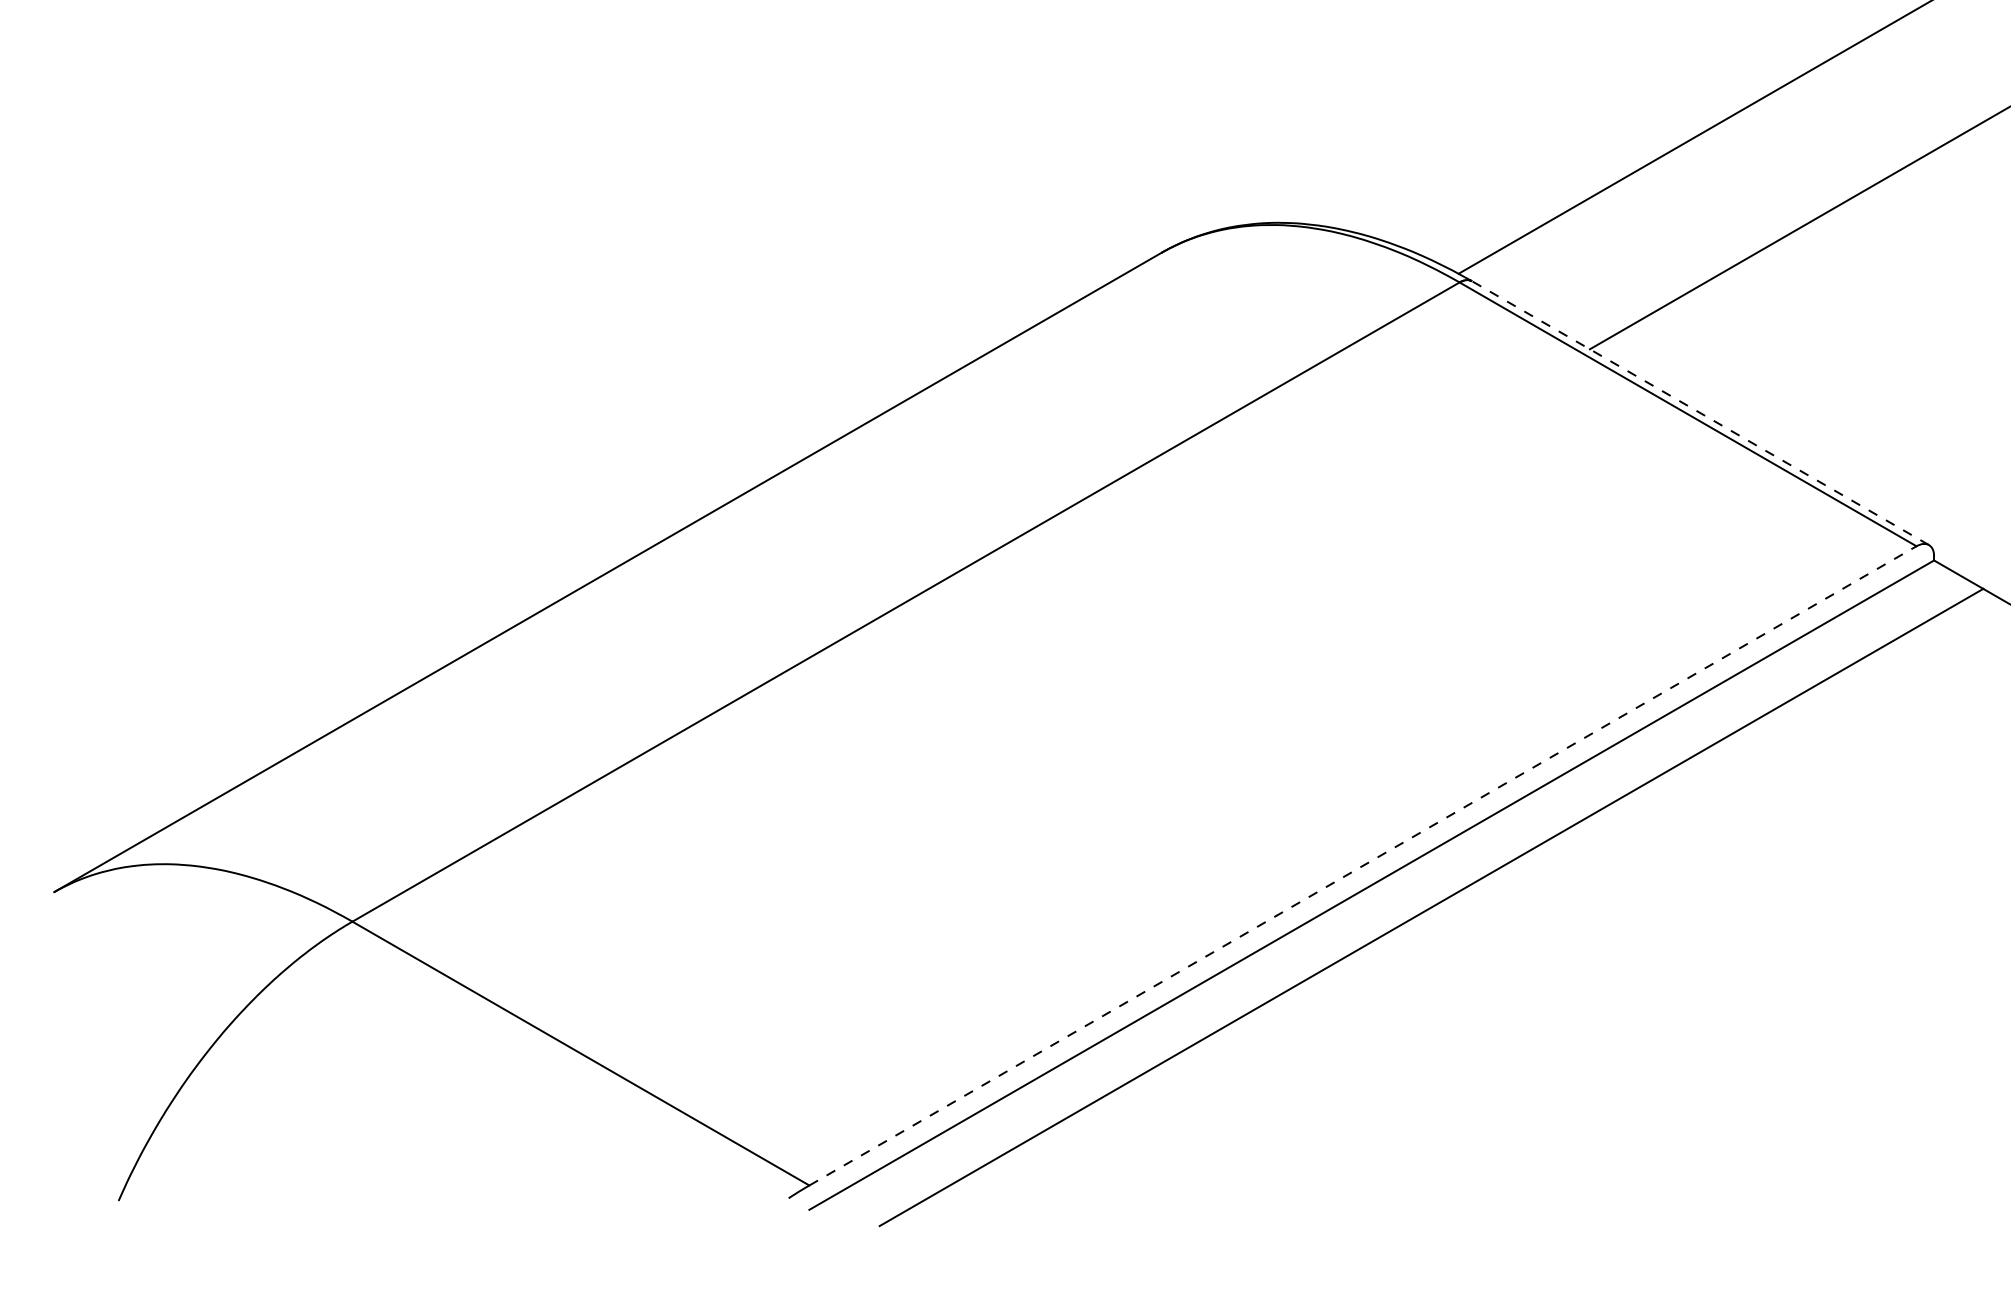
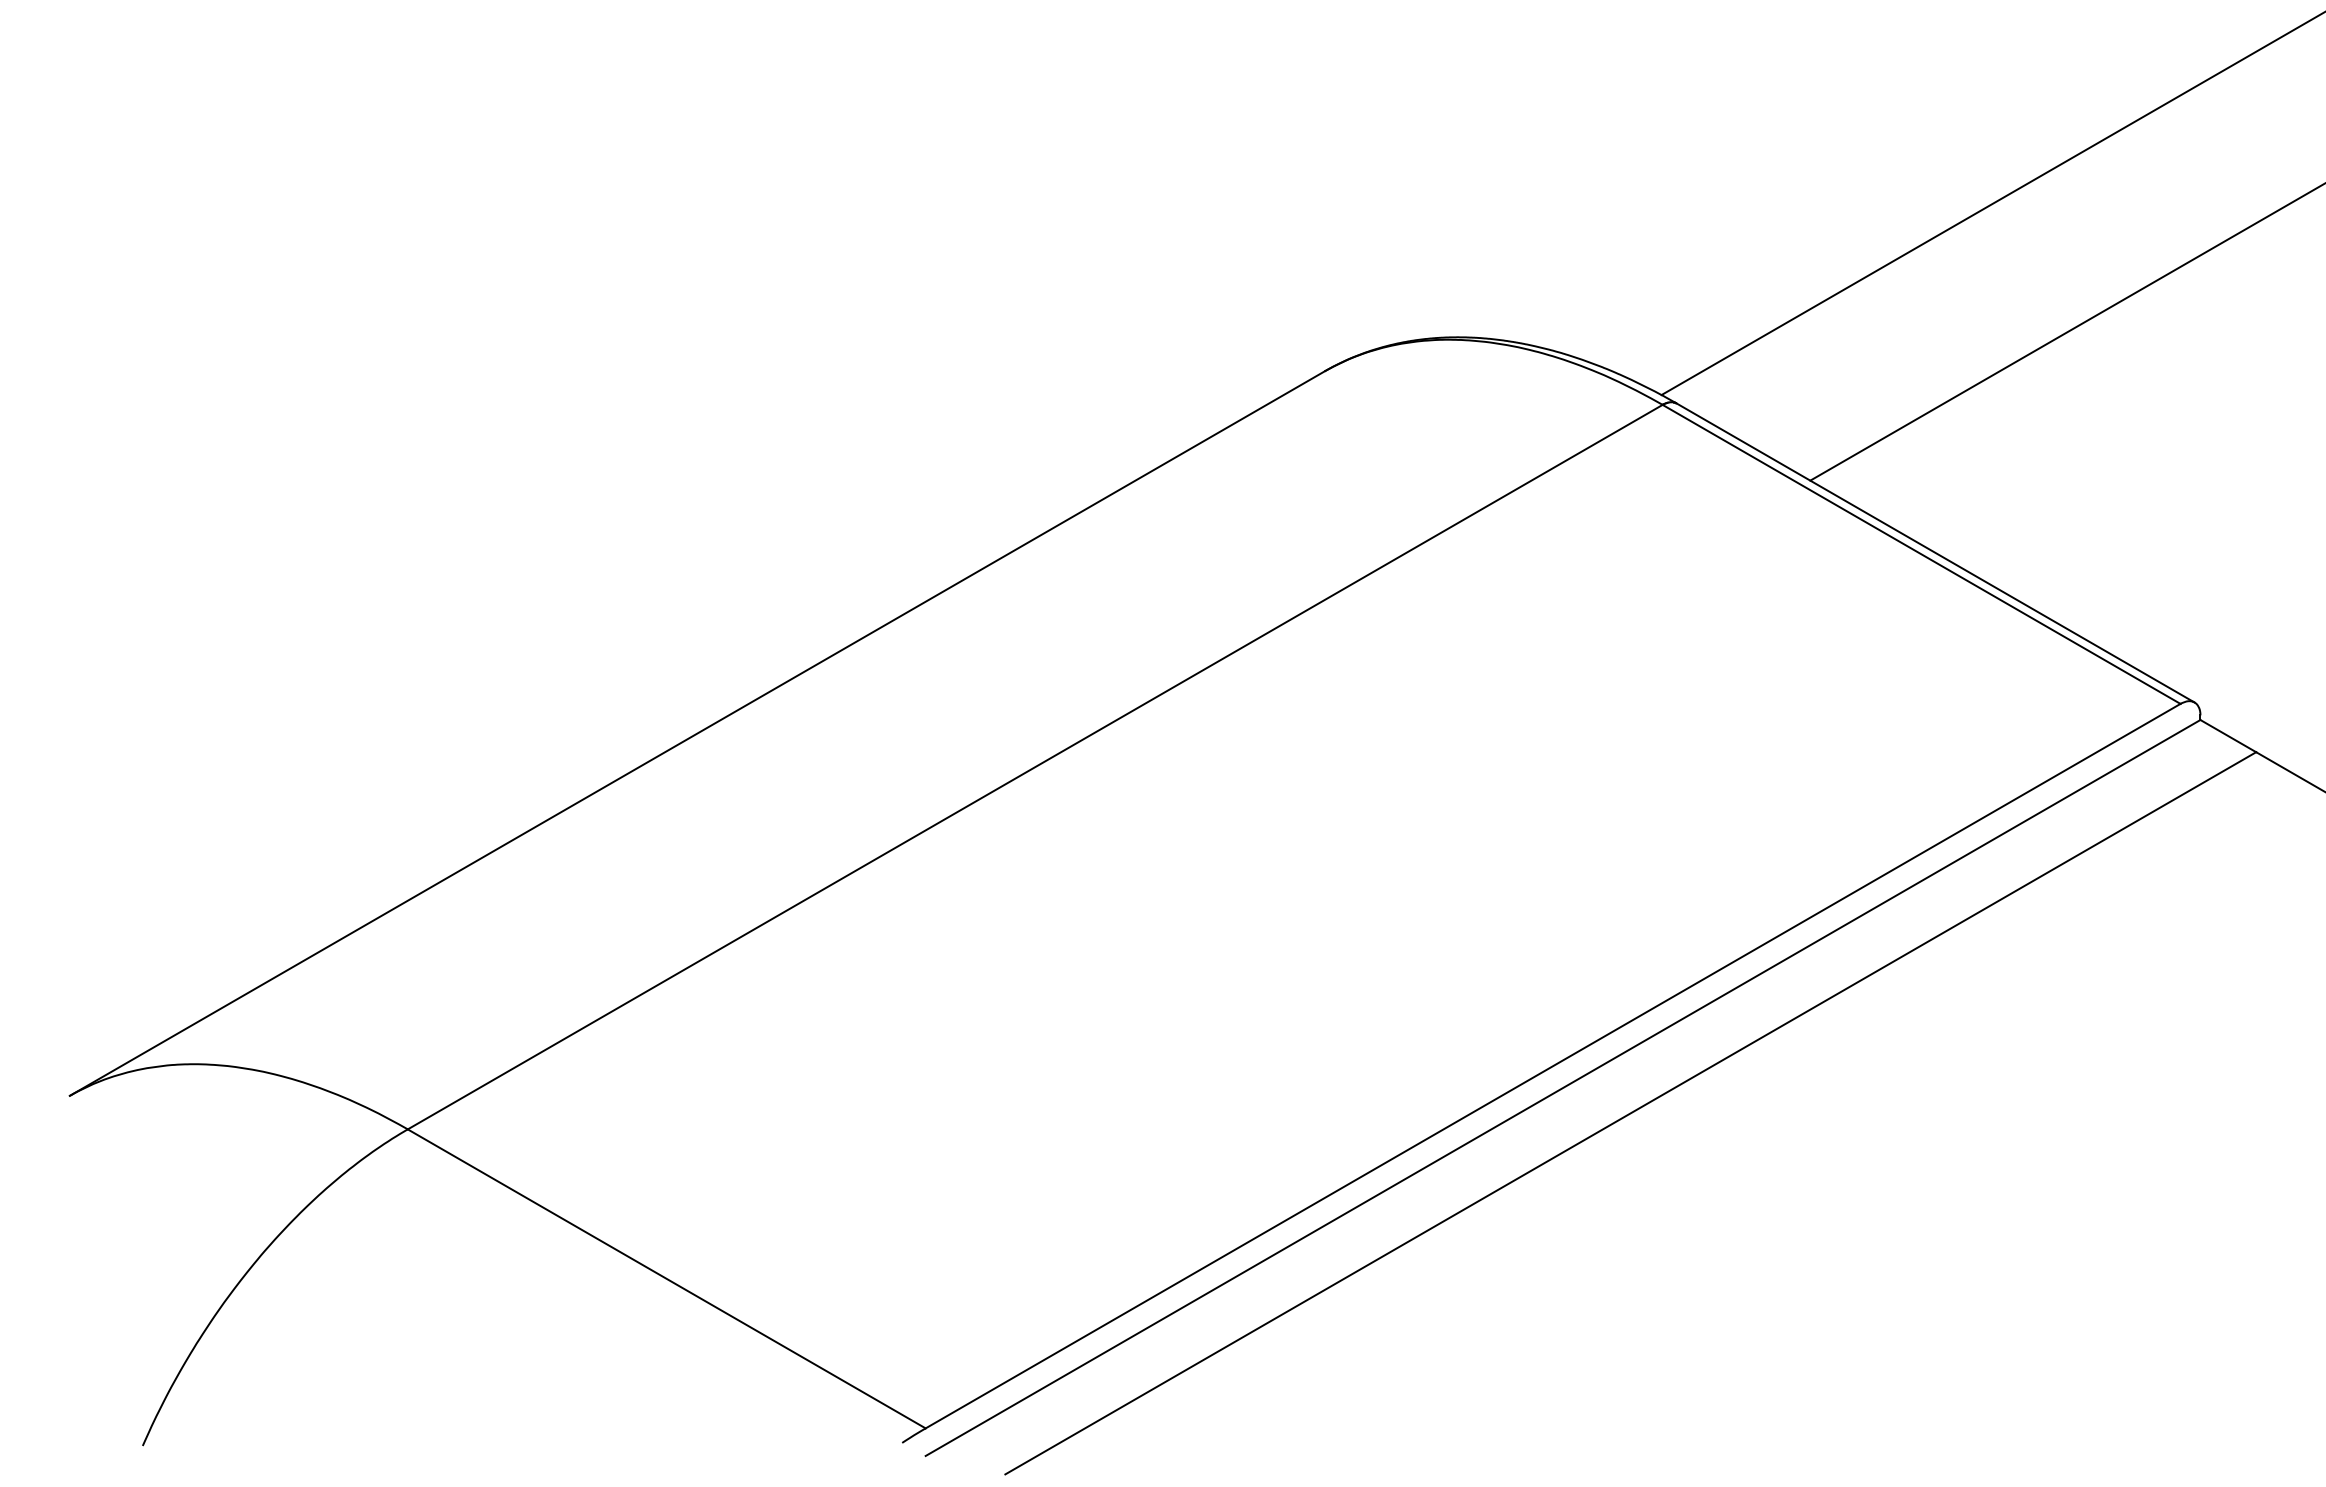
line: (1700, 413) -> (1935, 553), dashed -> solid
line: (1363, 865) -> (1553, 1065), dashed -> solid

